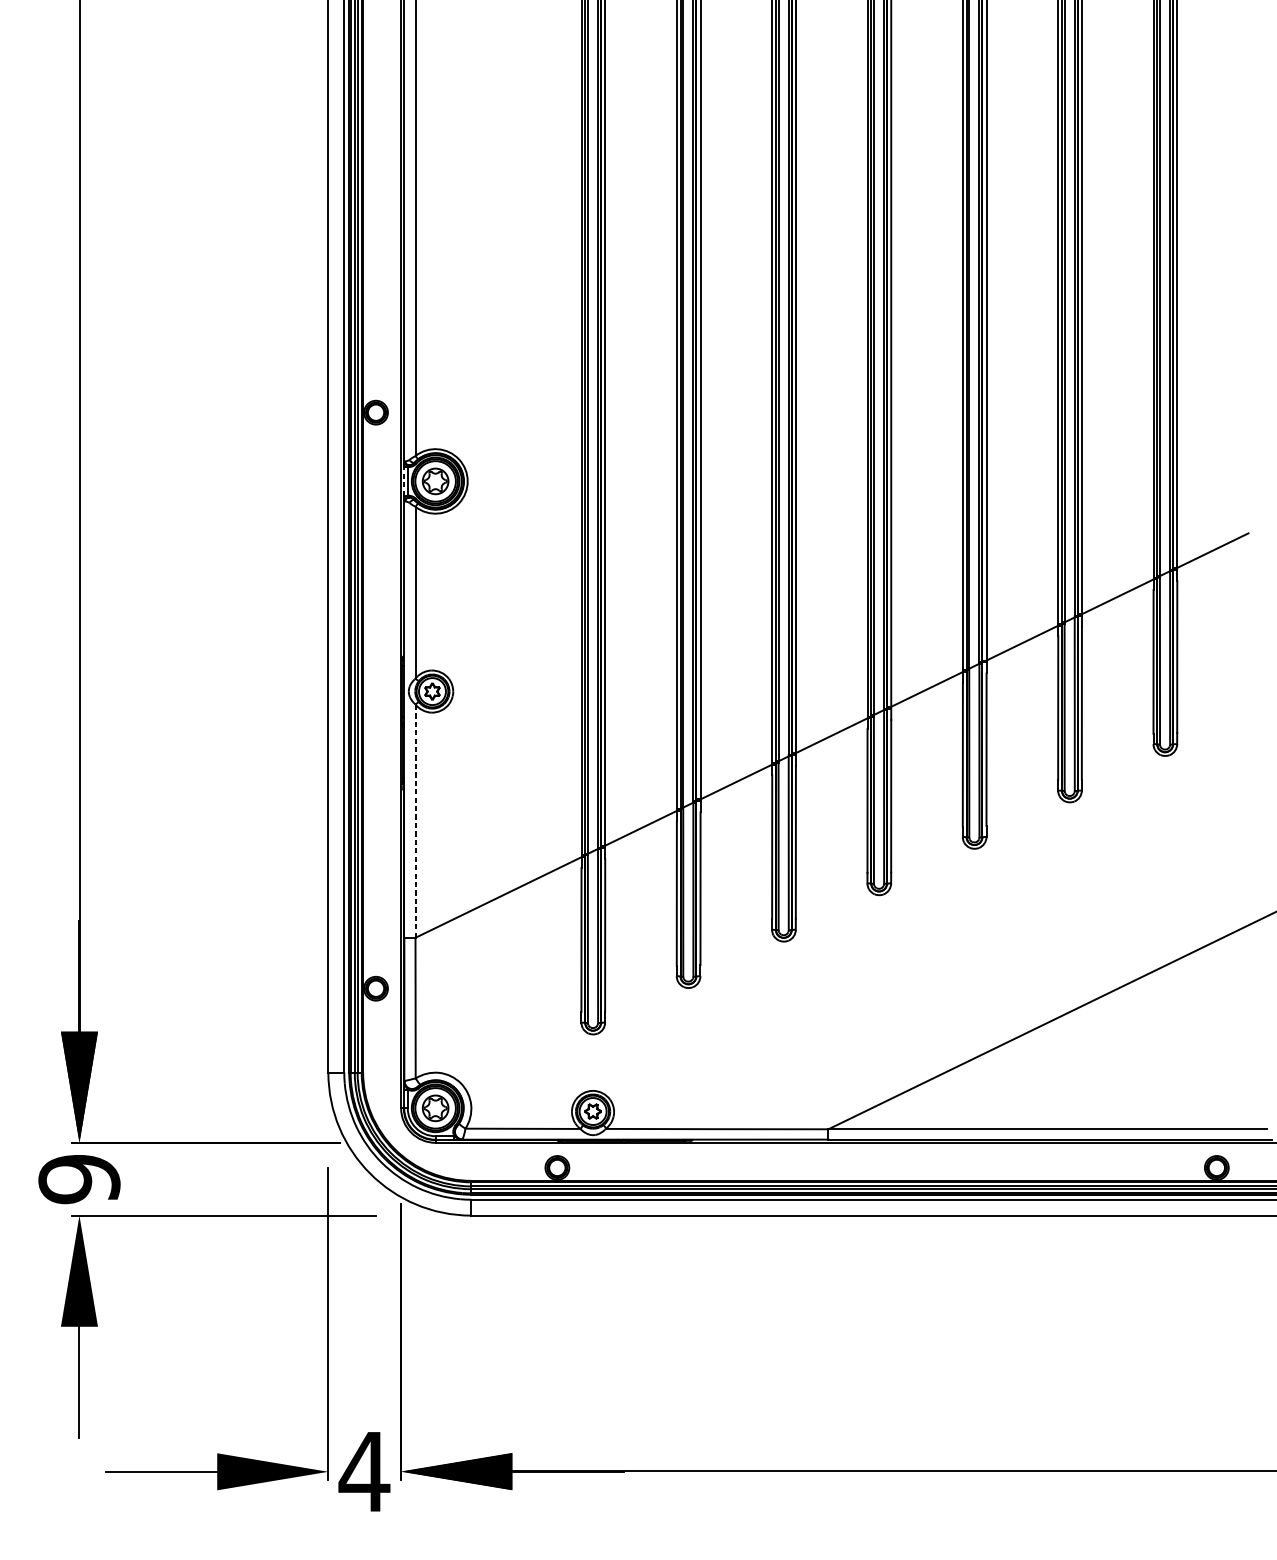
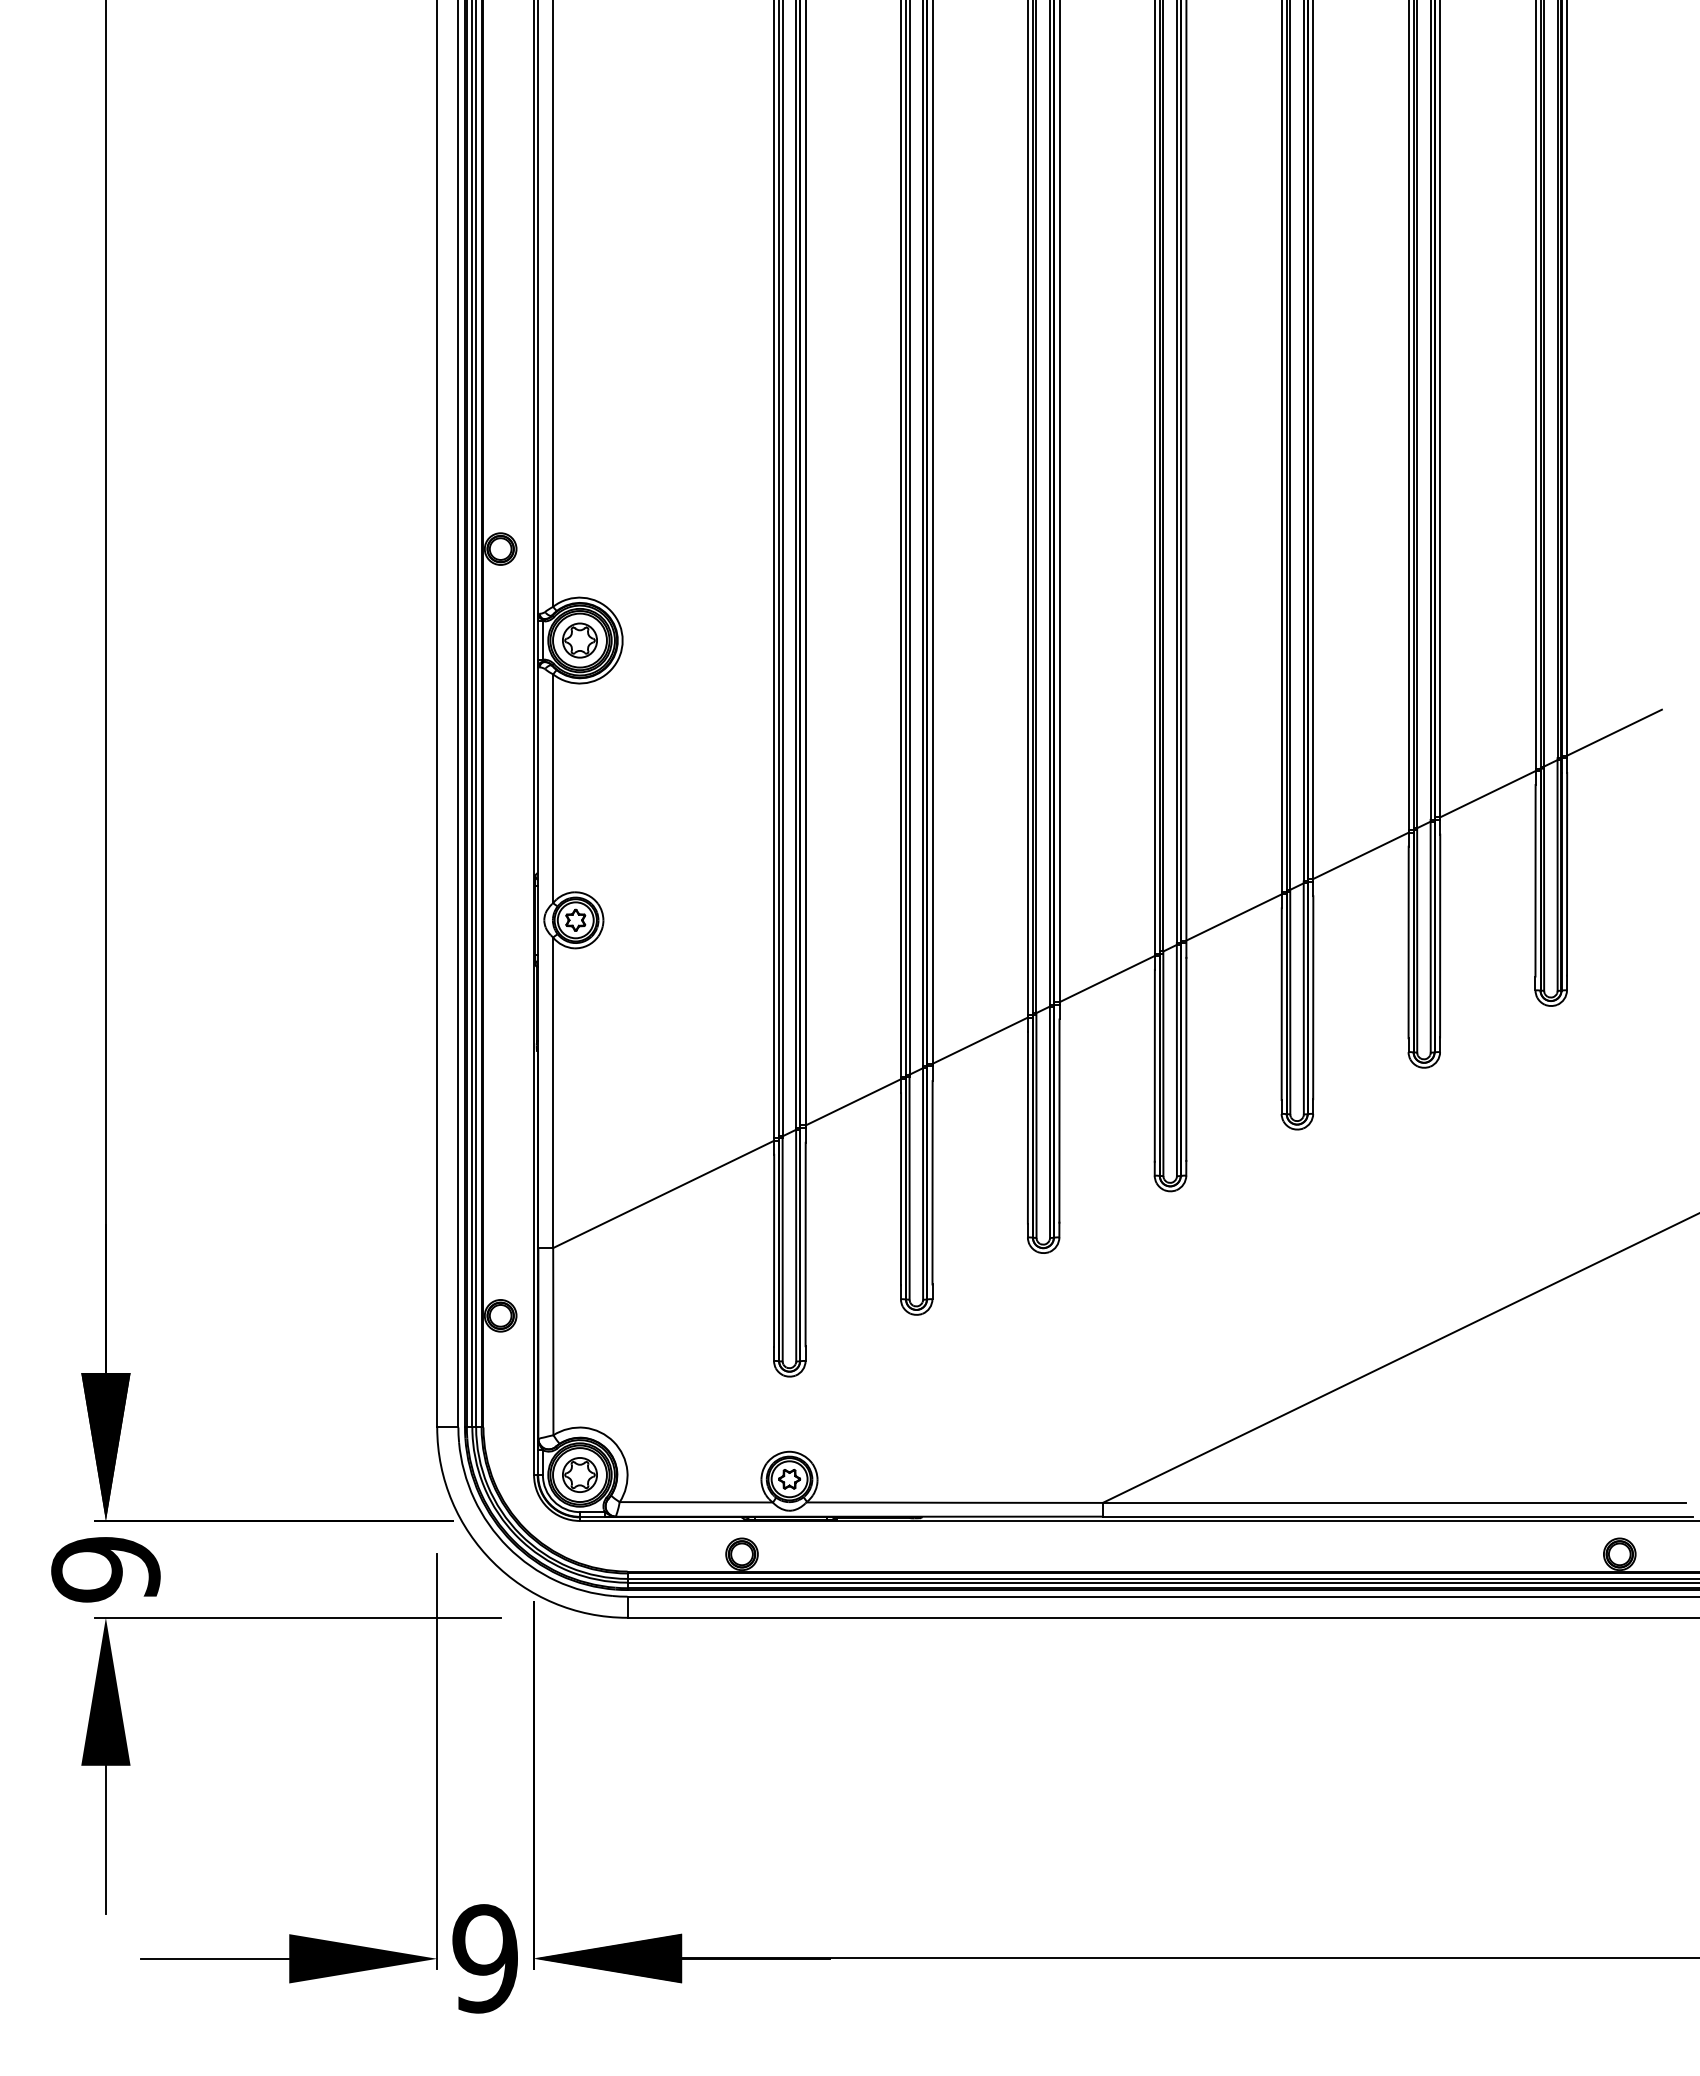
line: (404, 481) -> (538, 640), dashed -> solid
line: (415, 820) -> (553, 1092), dashed -> solid
text: (363, 1471) -> (484, 1958), 4 -> 9

